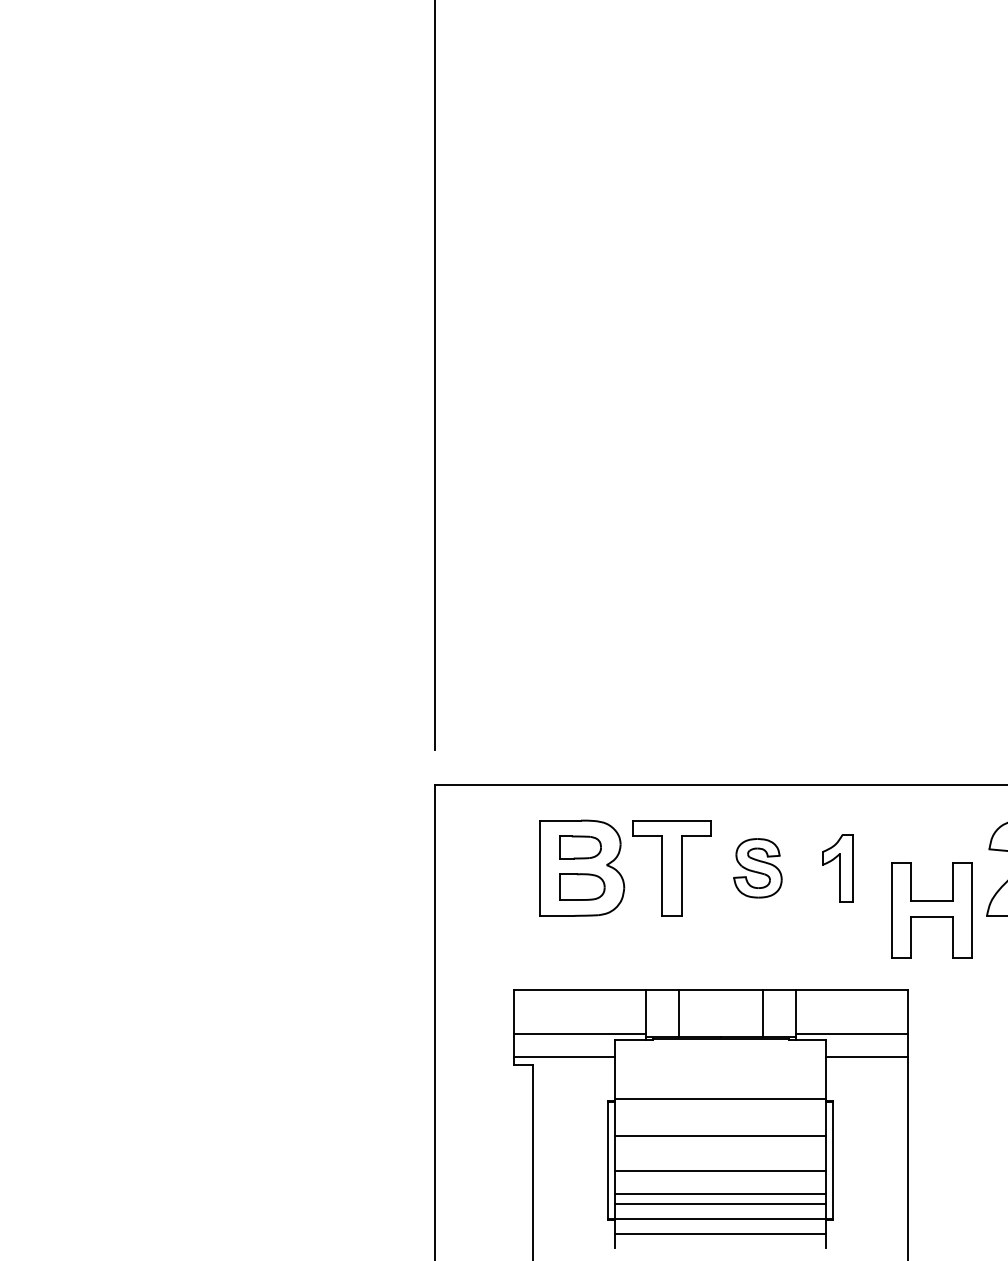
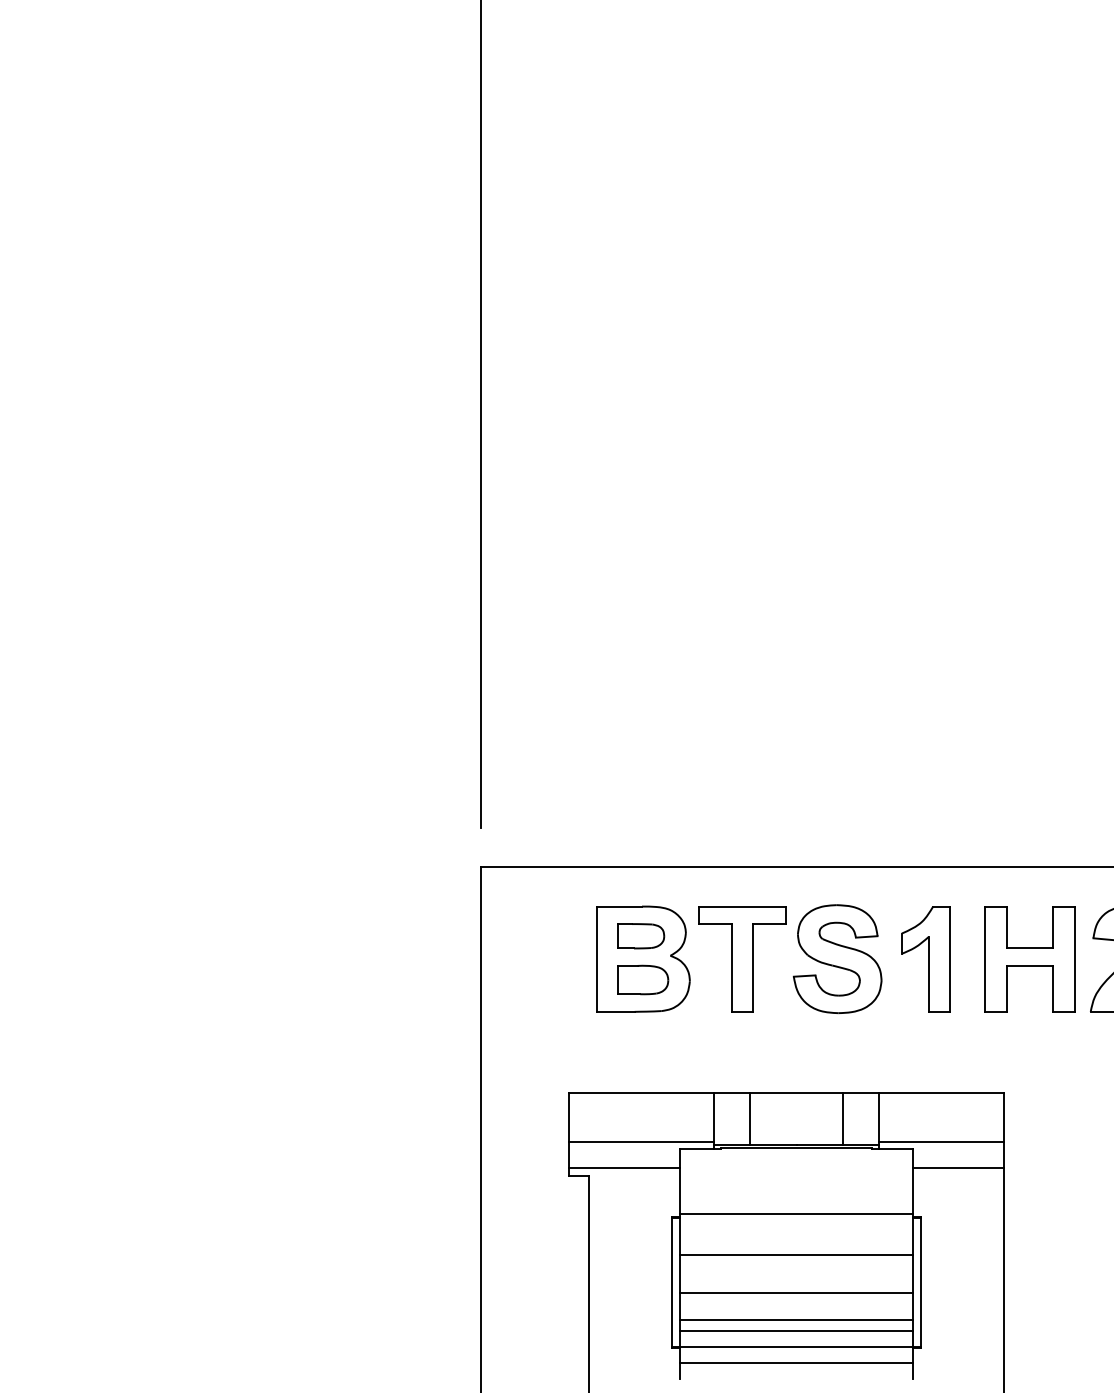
part: (757, 868) -> (837, 959), size x1.67
part: (837, 868) -> (925, 959), size x1.43
part: (931, 911) -> (1029, 959), moved

